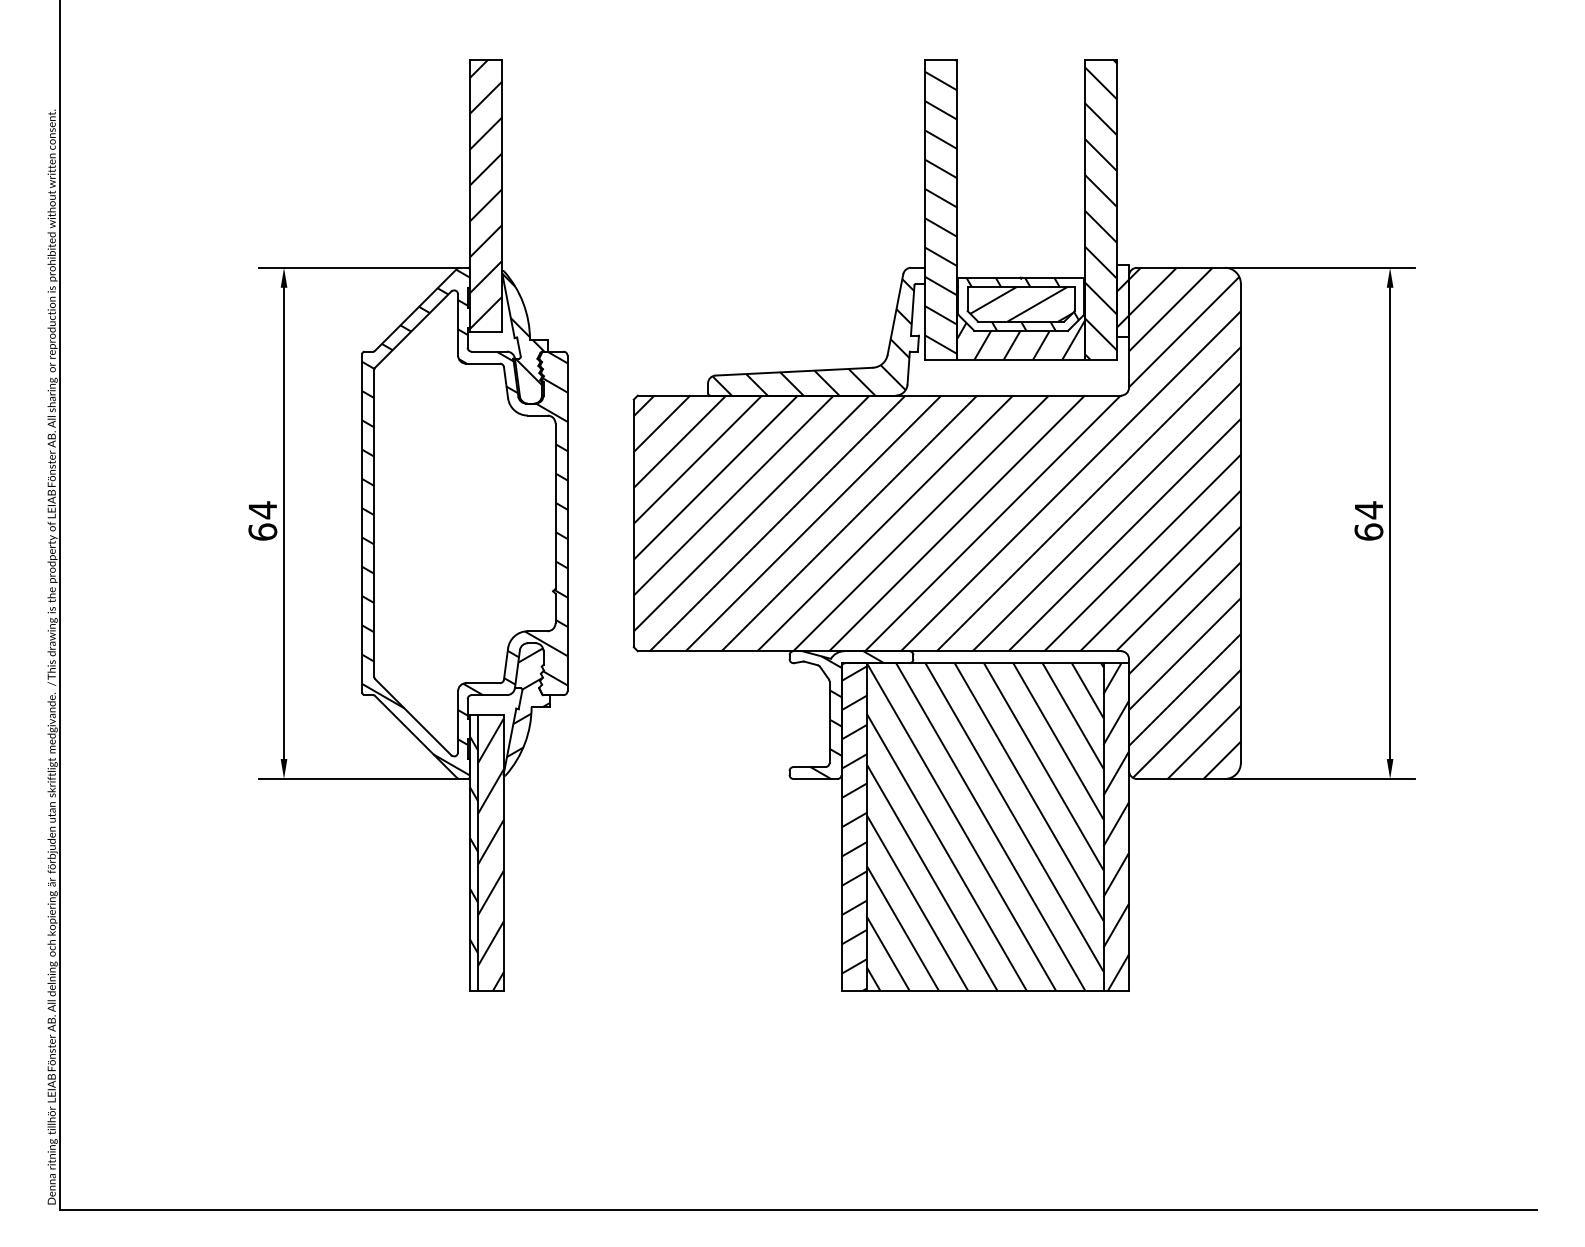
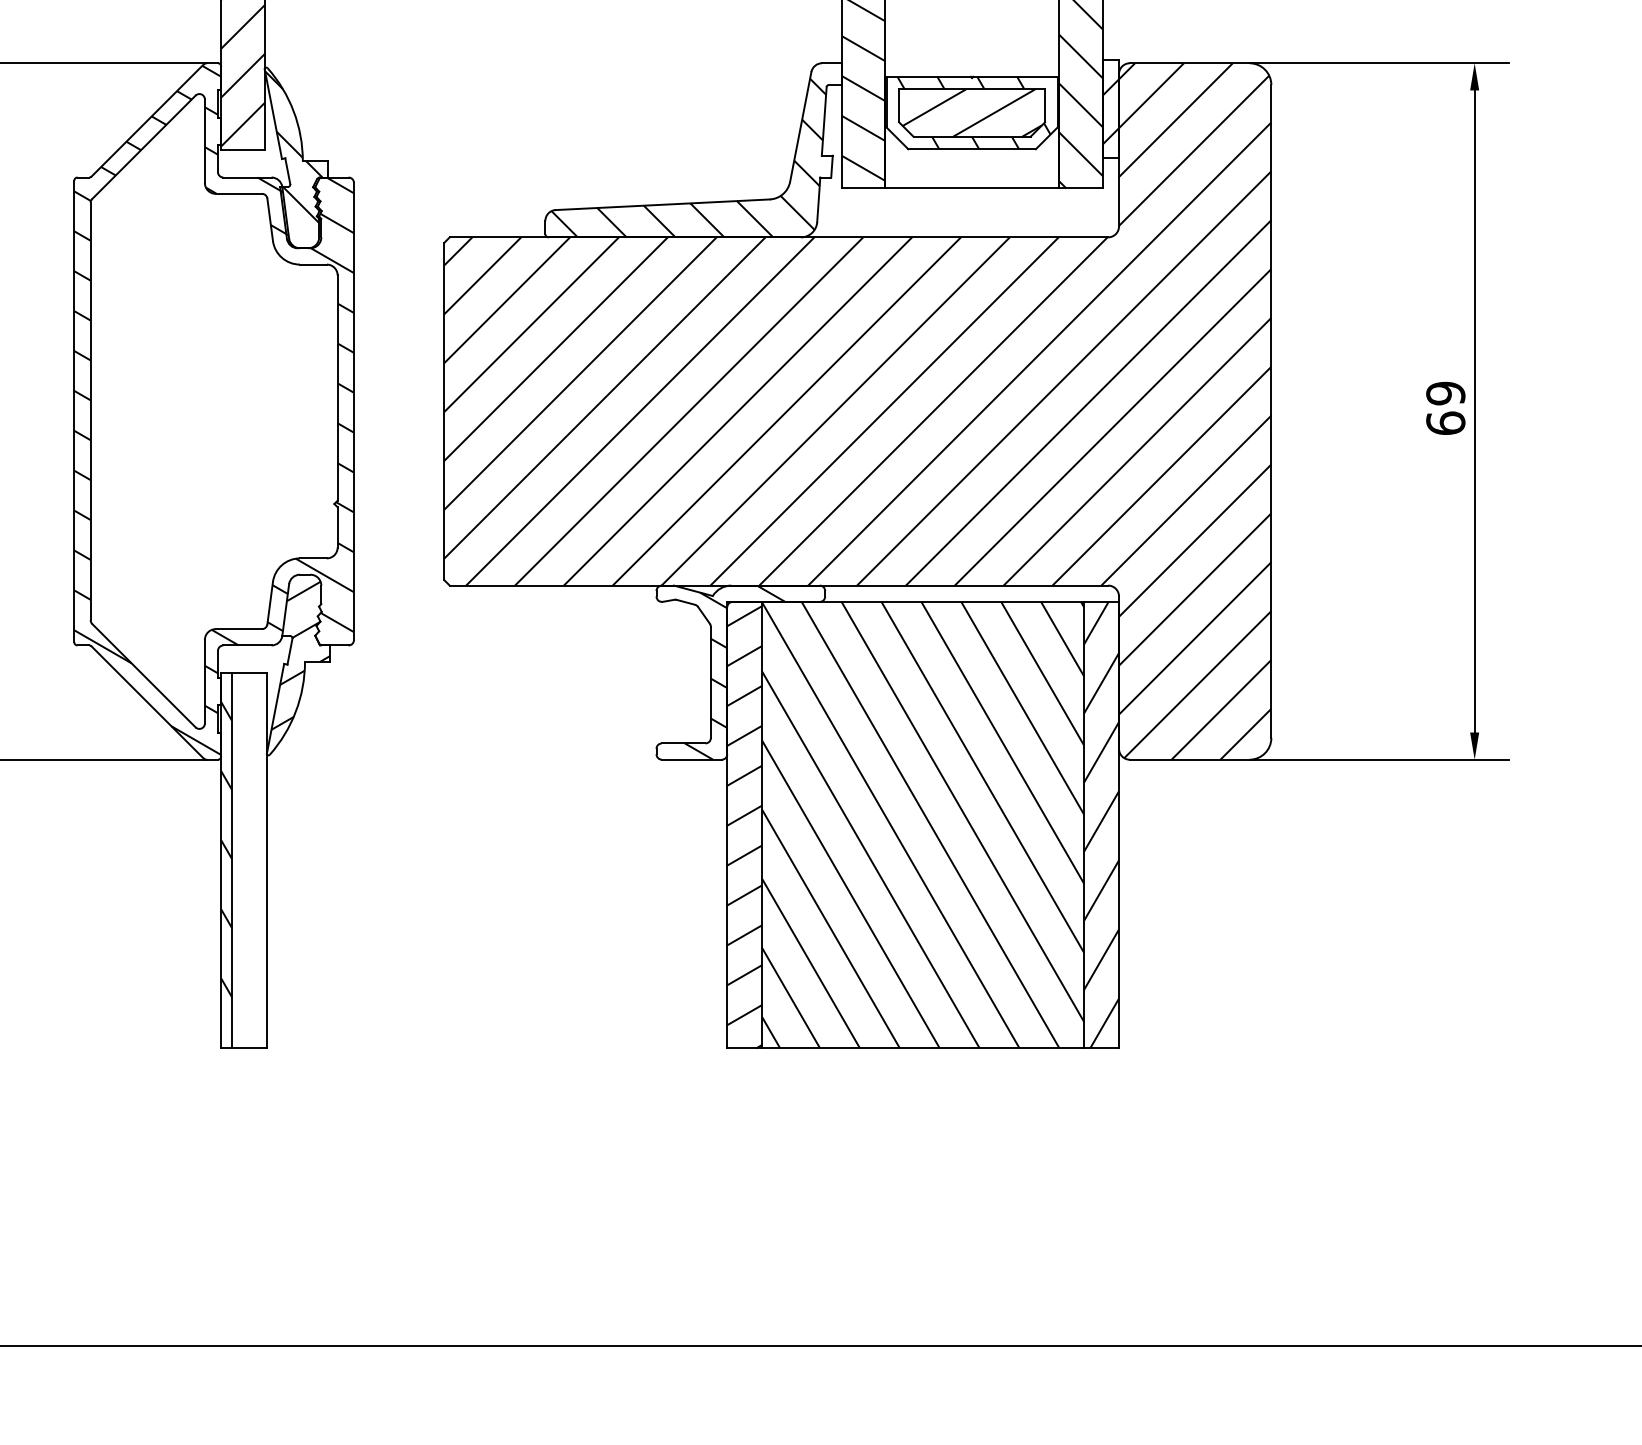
hatch: (1021, 322) -> (972, 137), removed
text: (1368, 510) -> (1445, 393), 64 -> 69
hatch: (490, 854) -> (249, 862), removed

